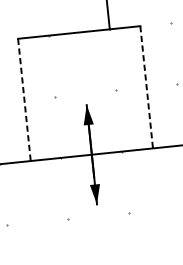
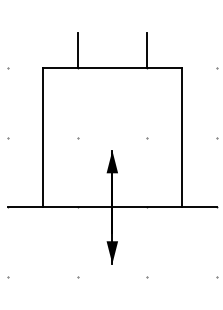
line: (47, 19) -> (77, 49), added
line: (147, 87) -> (182, 137), dashed -> solid
line: (24, 99) -> (42, 137), dashed -> solid

